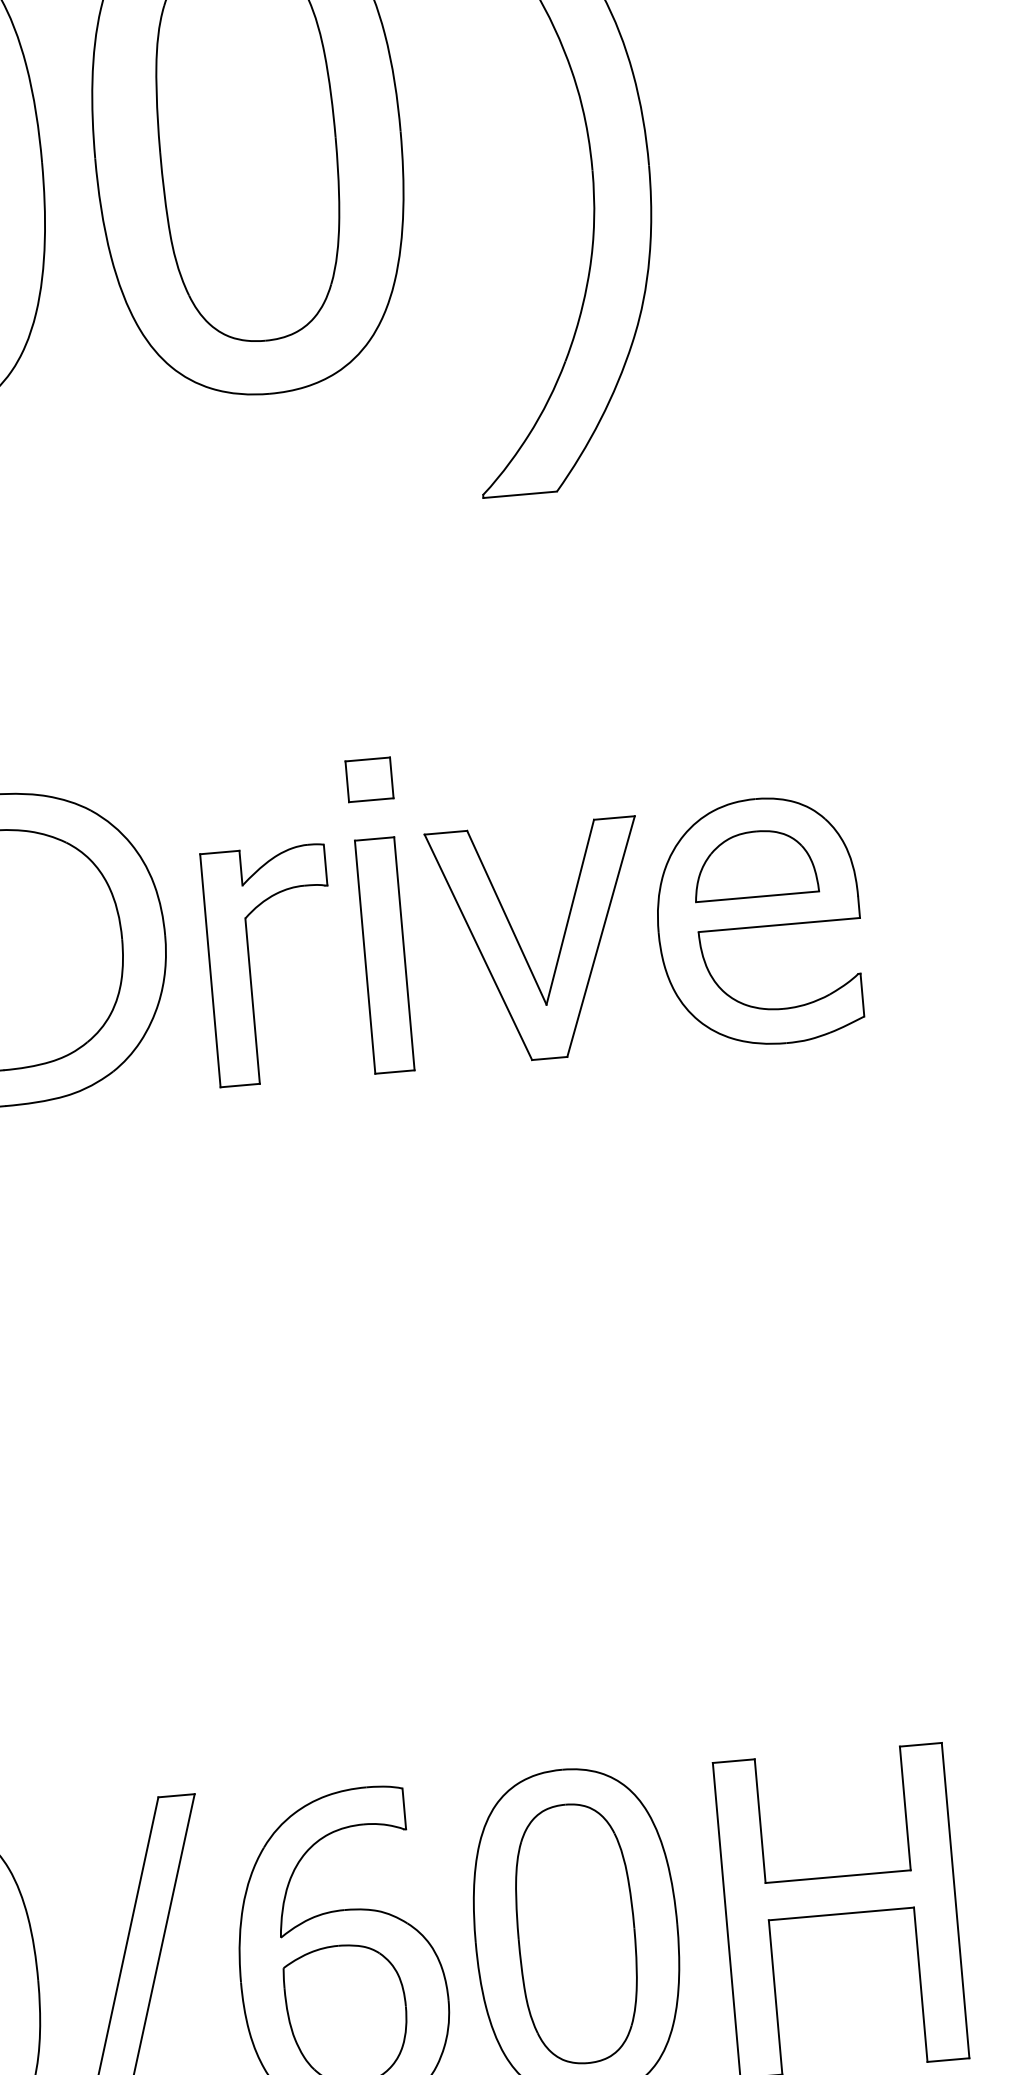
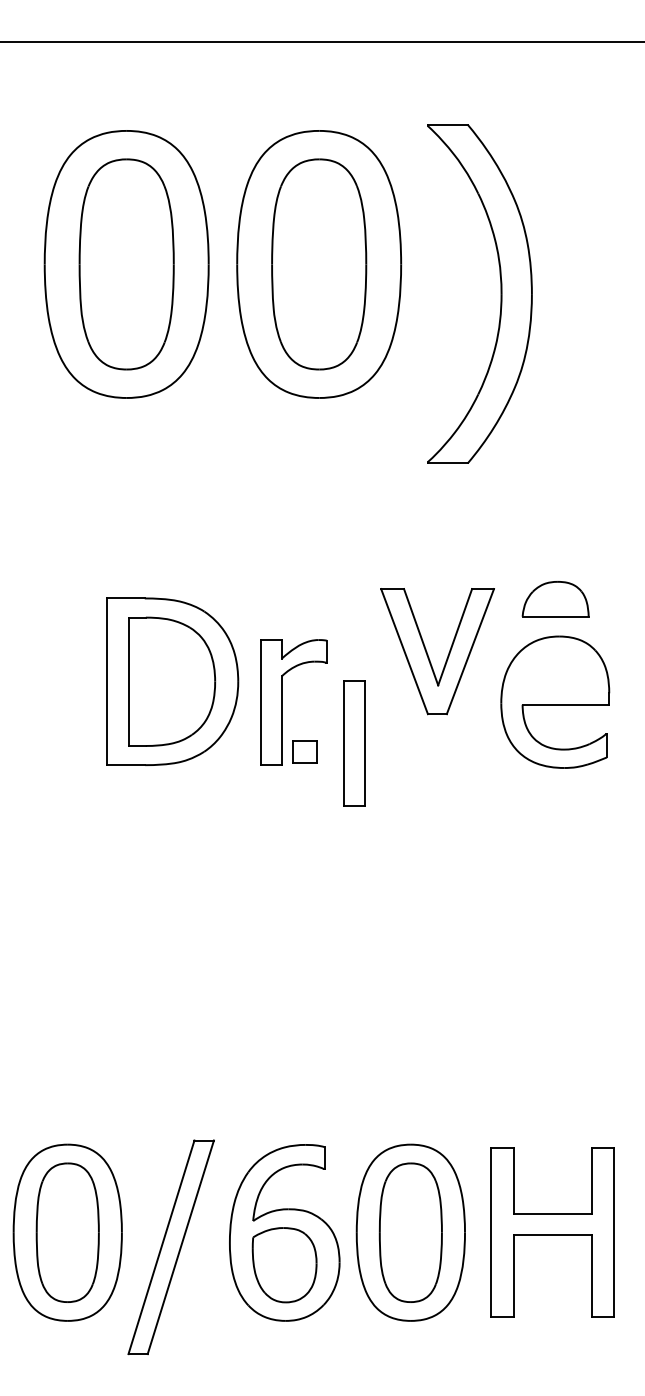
part: (367, 778) -> (304, 751), moved
part: (754, 864) -> (555, 599), moved
part: (523, 948) -> (428, 654), moved
part: (385, 955) -> (354, 743), moved

